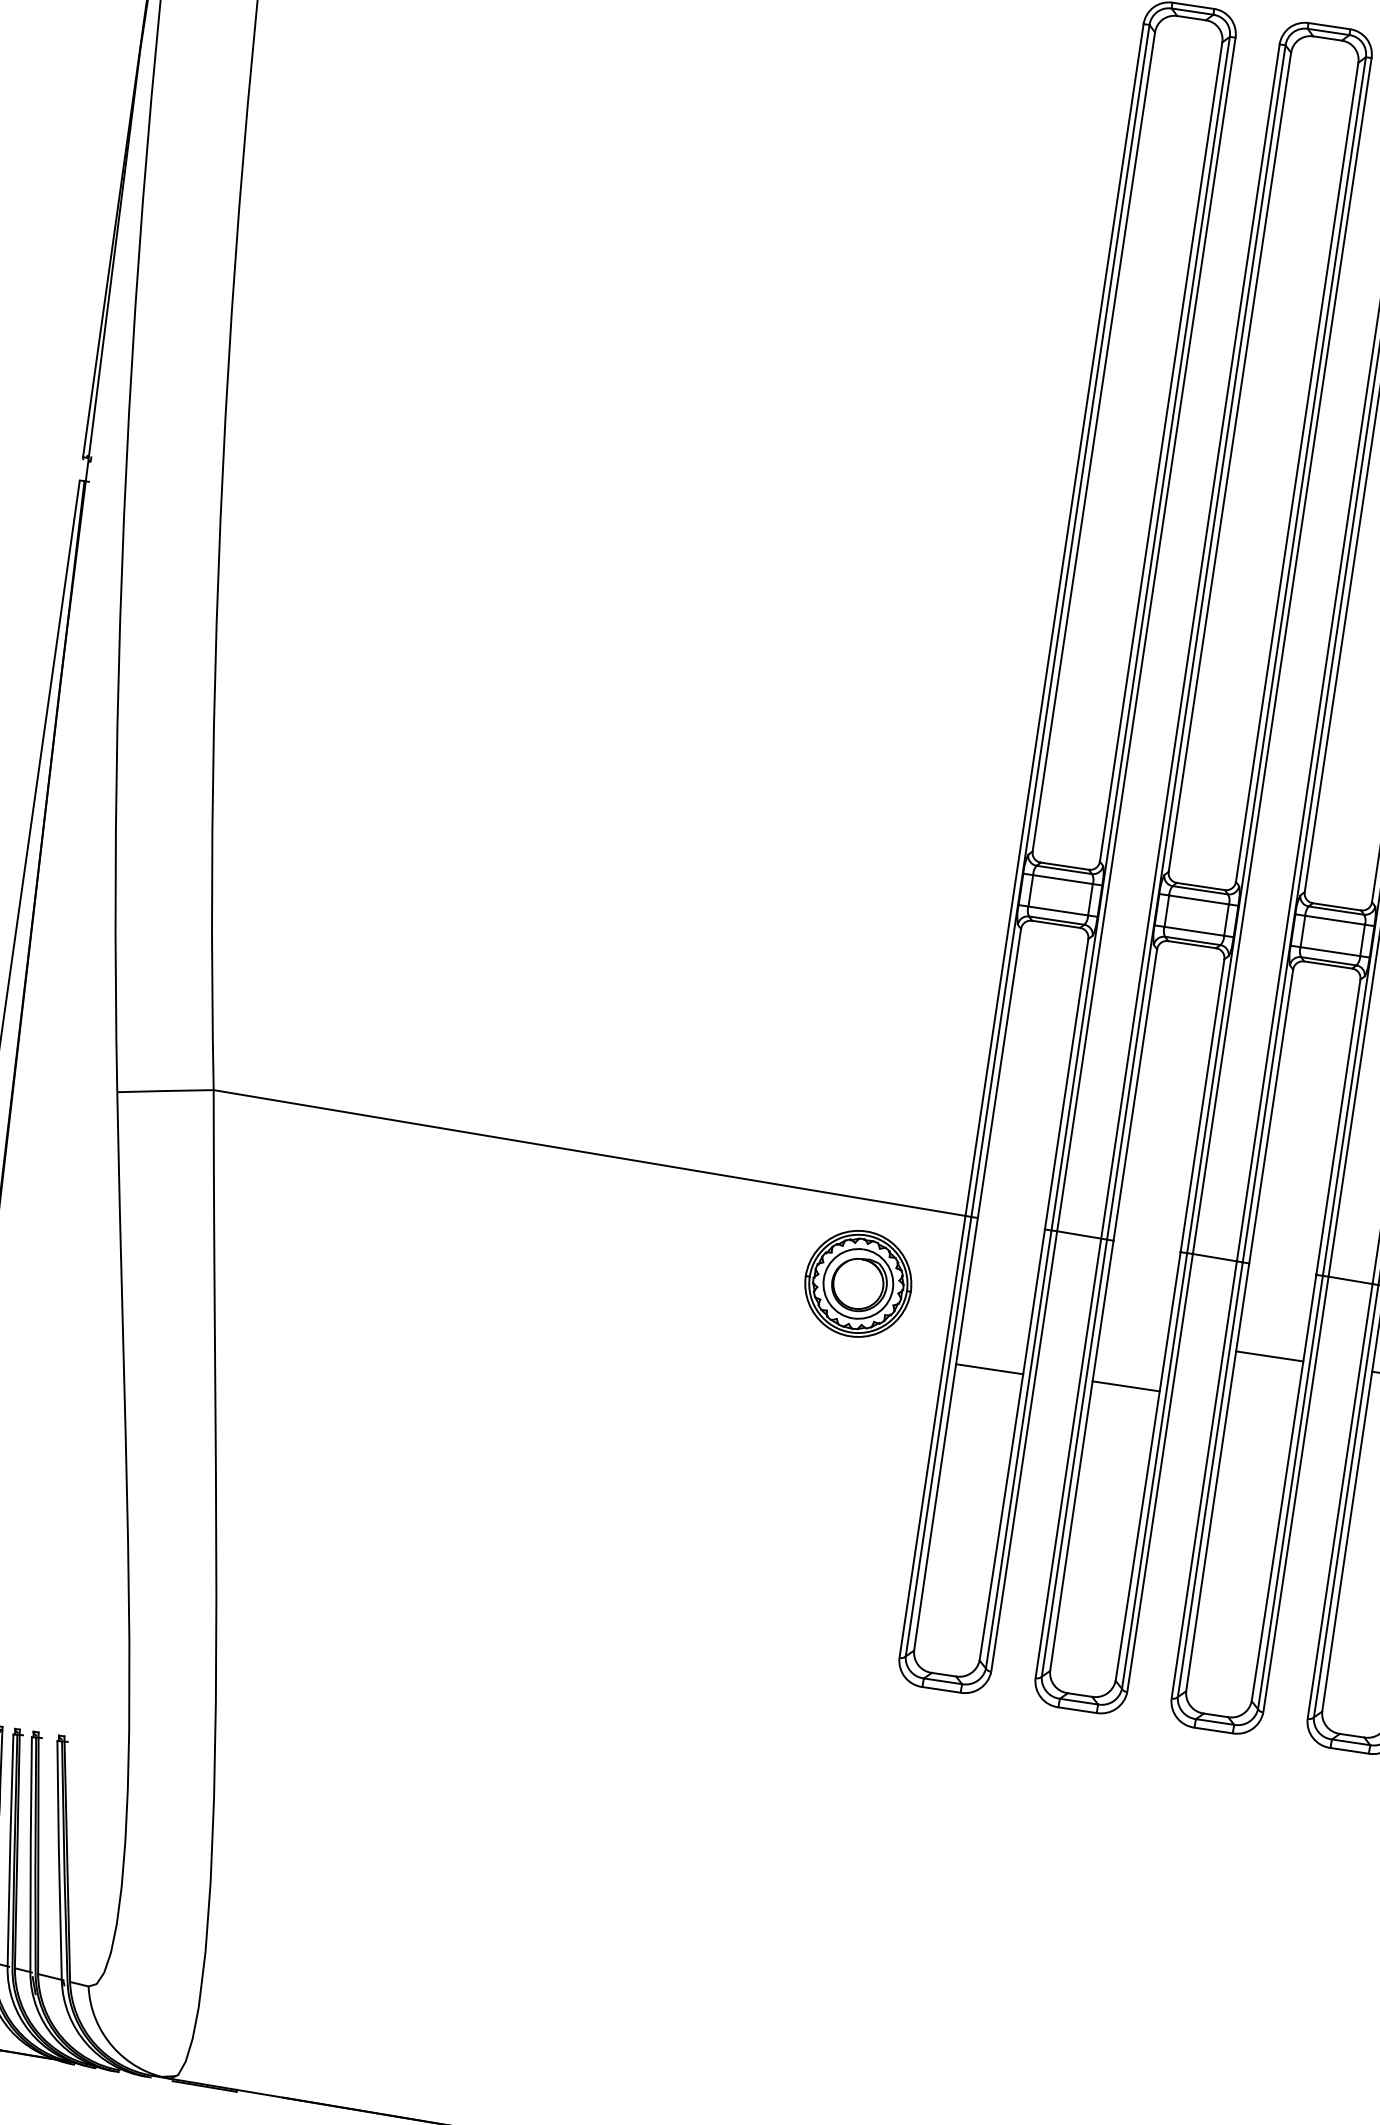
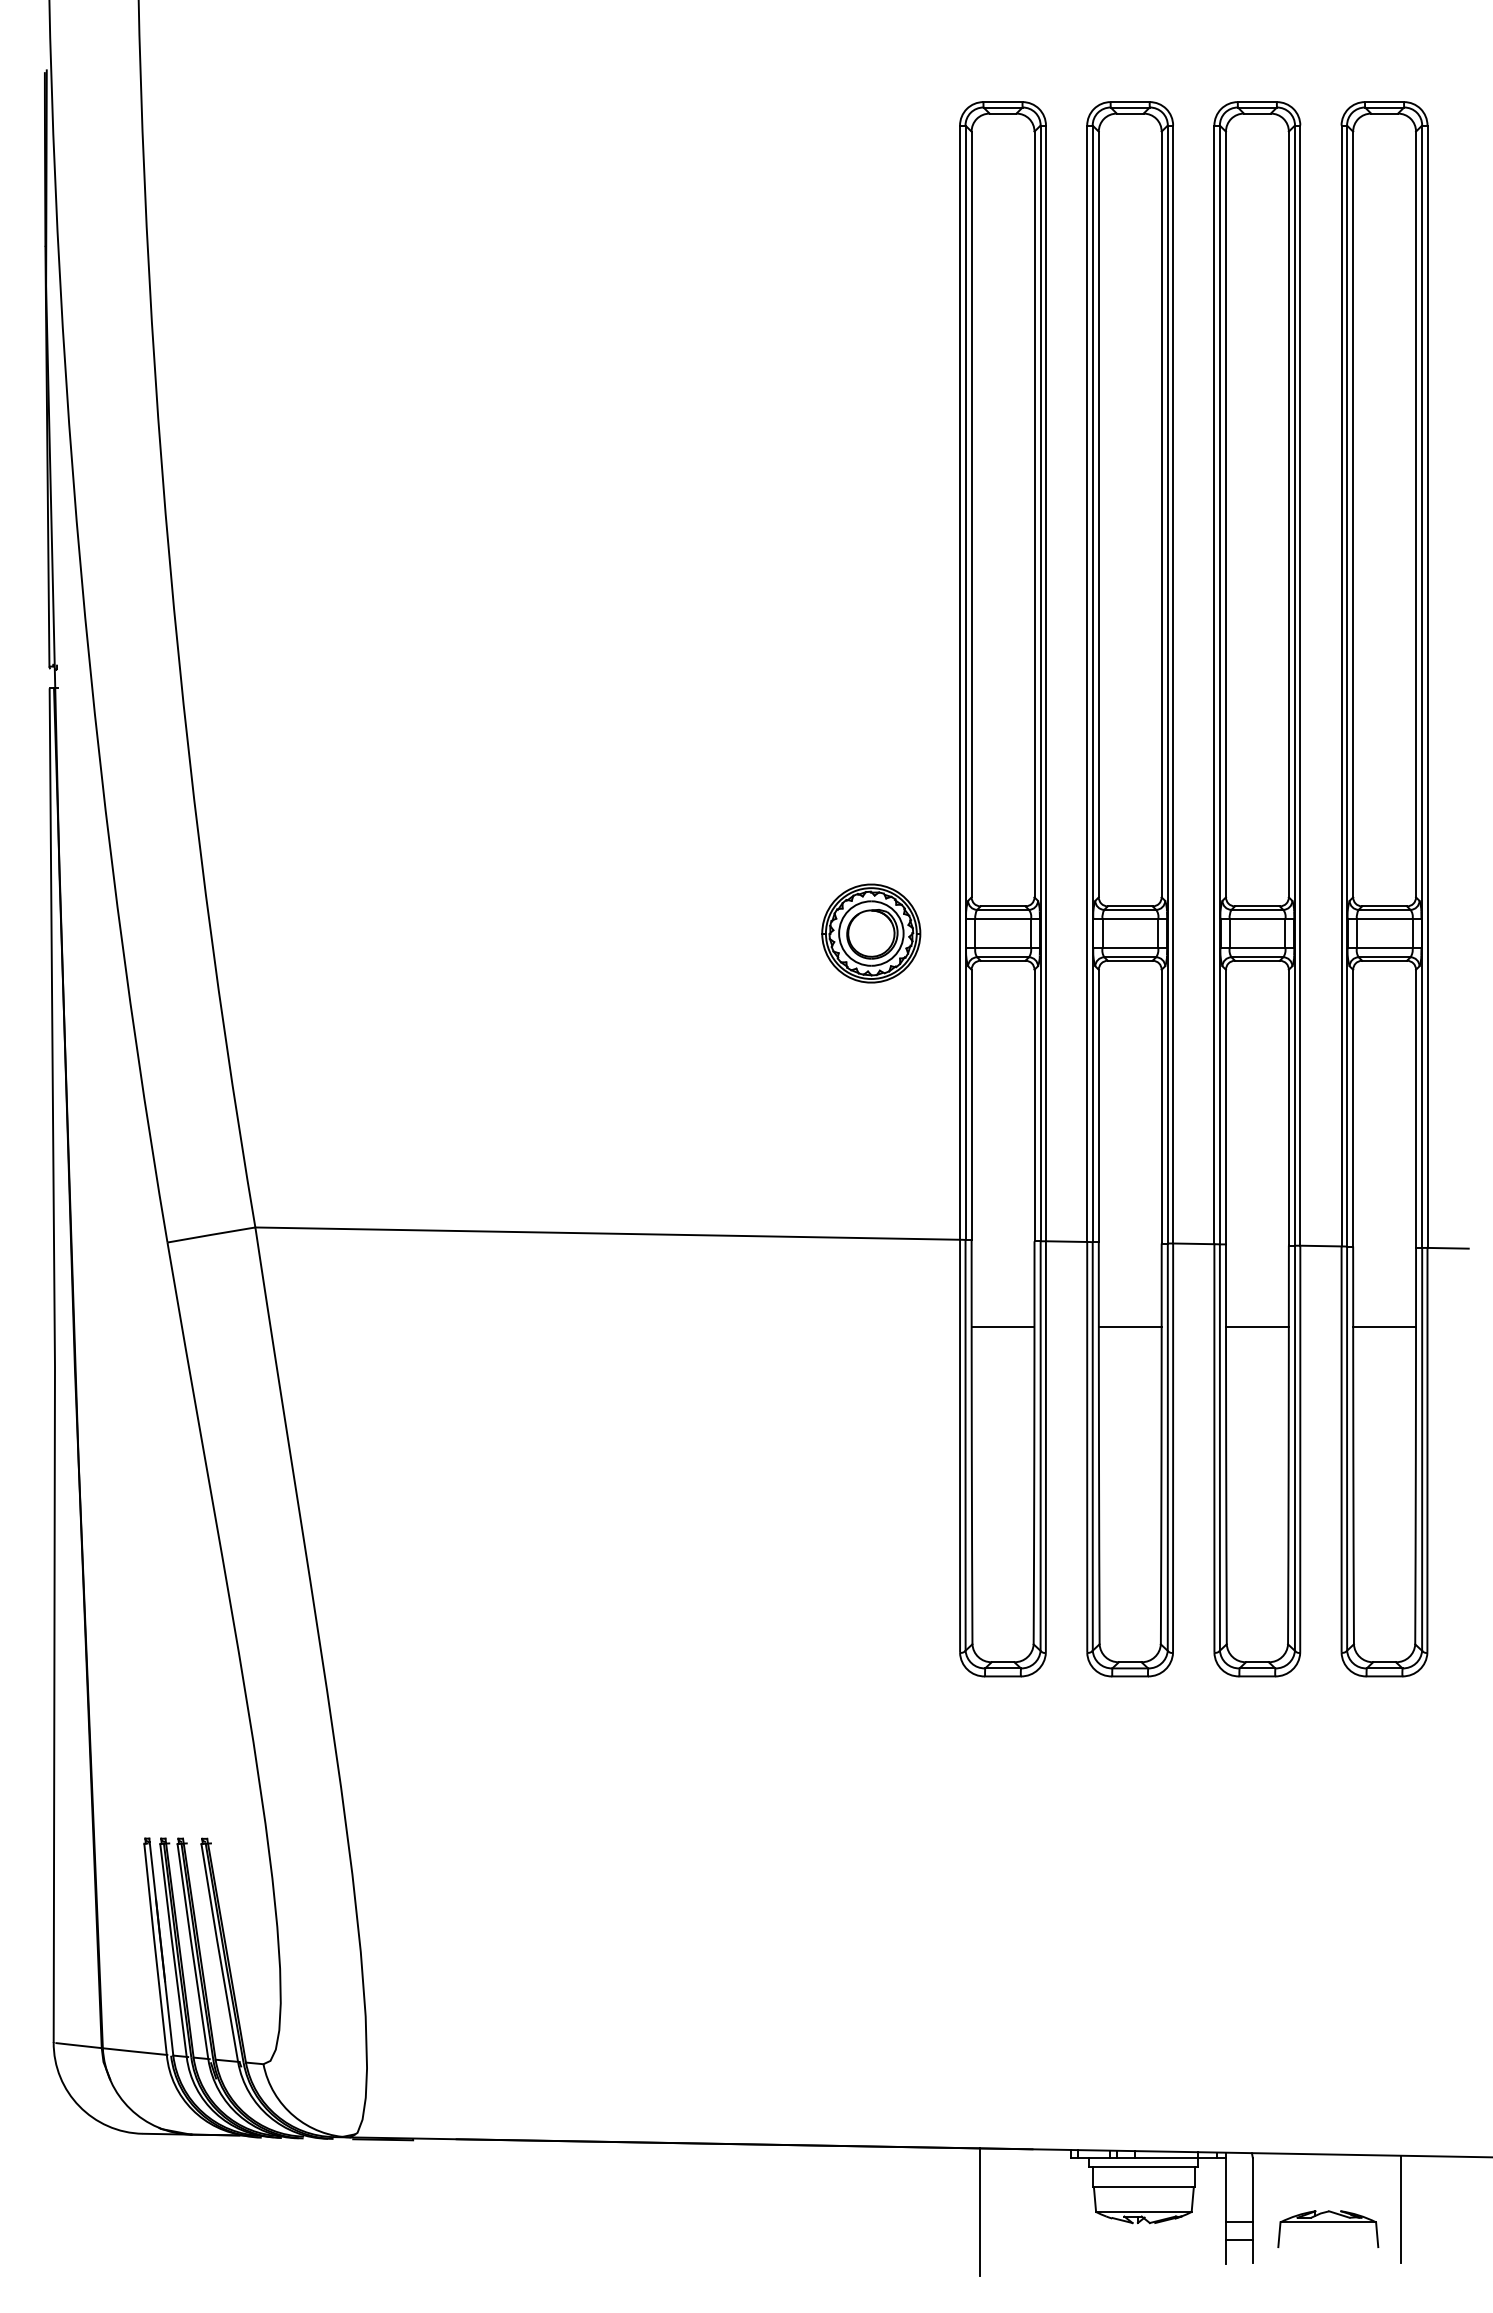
part: (858, 1283) -> (871, 933), moved
line: (989, 1368) -> (1002, 1326), moved
line: (1125, 1386) -> (1129, 1326), moved

